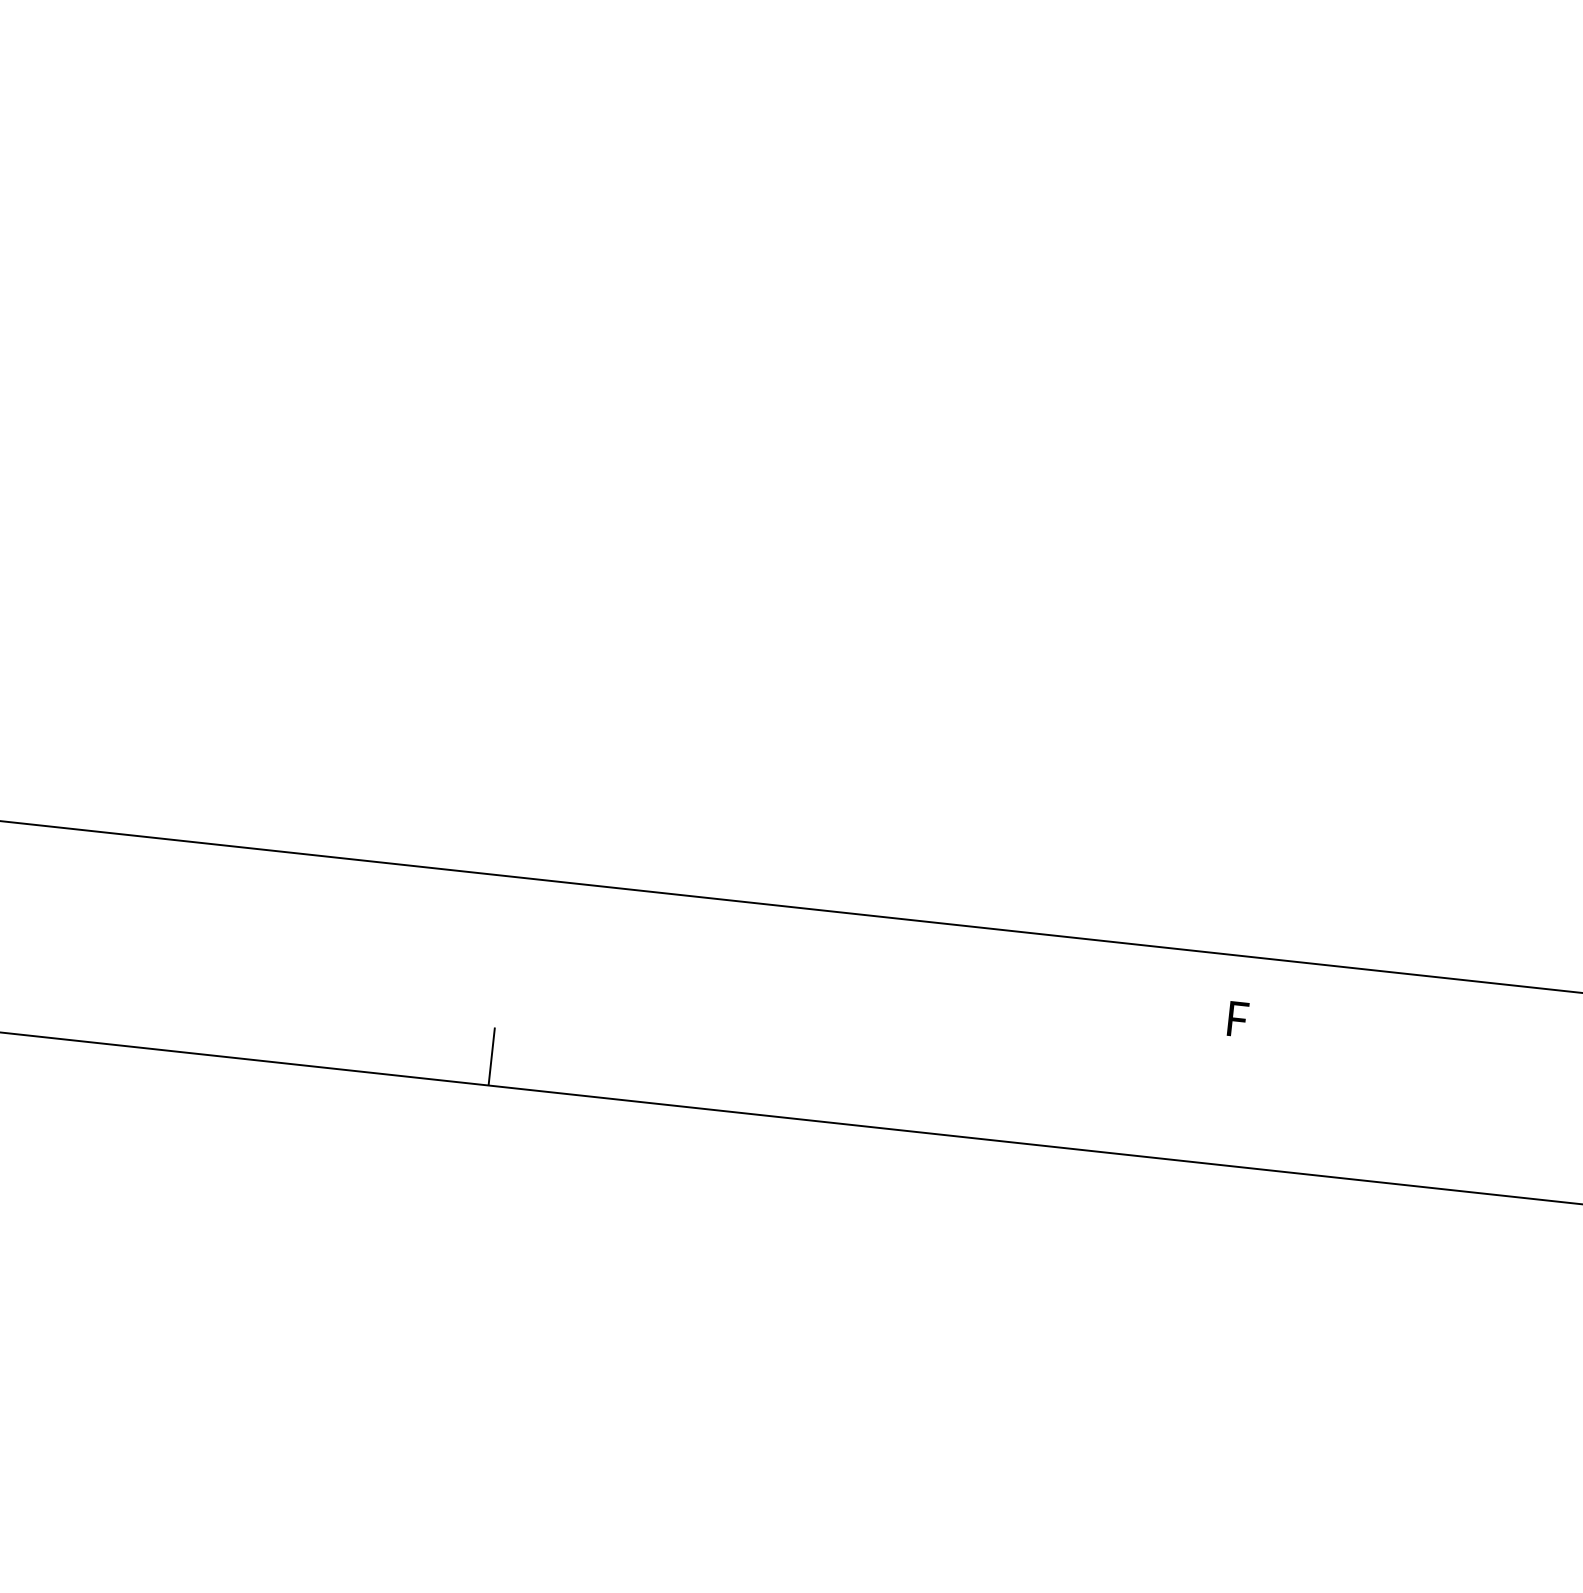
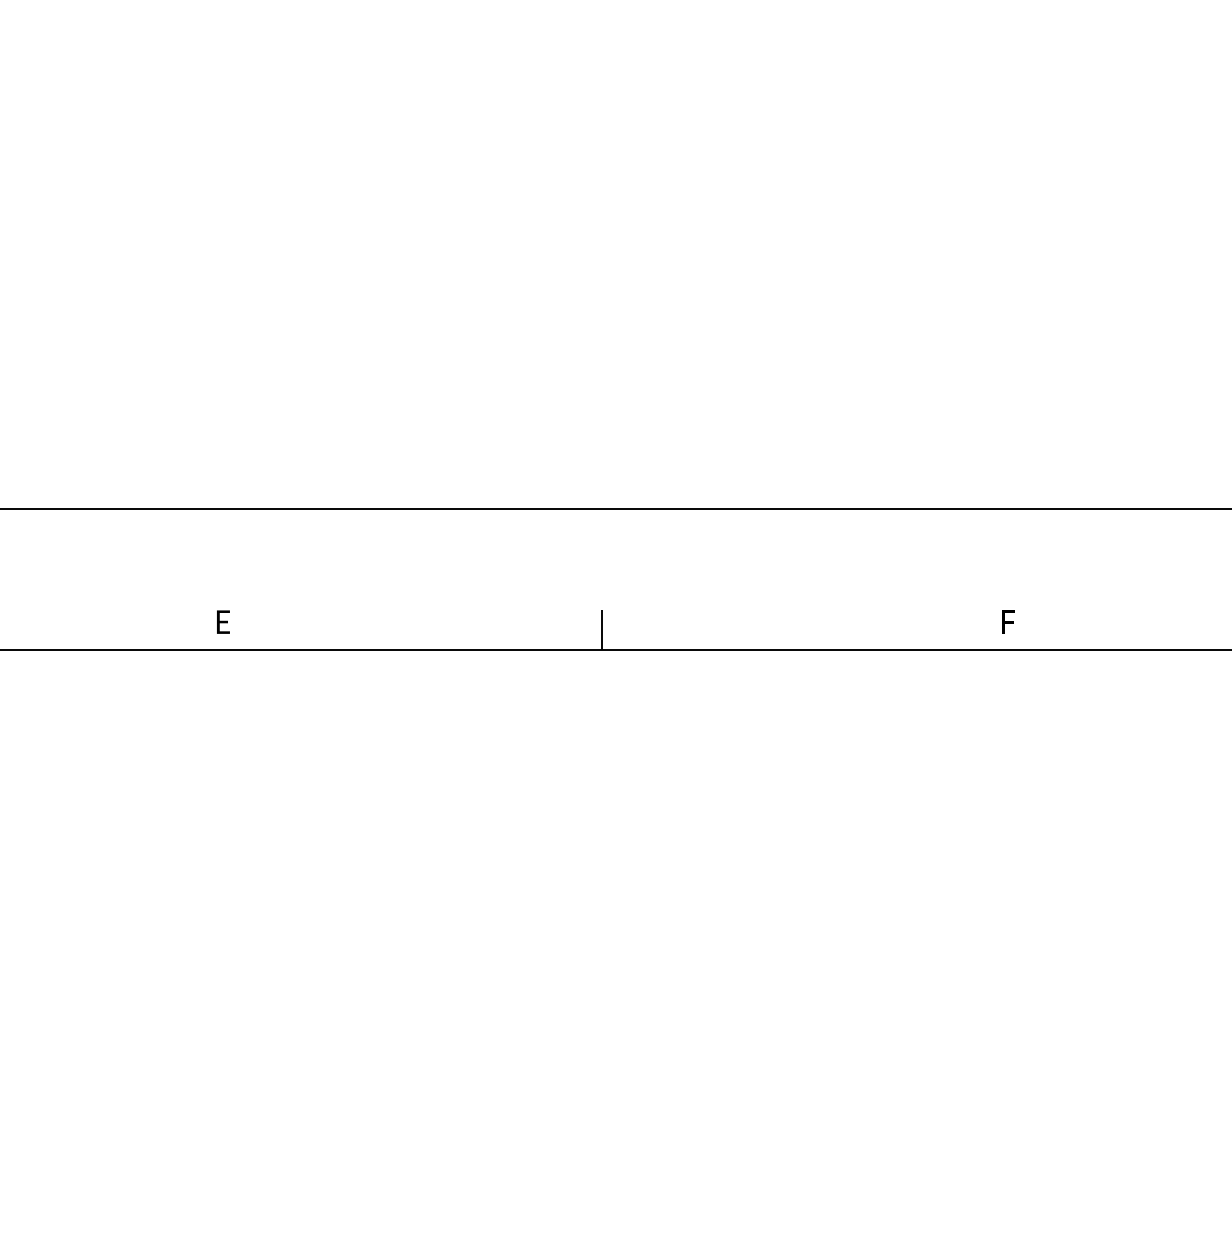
text: (1238, 1018) -> (1008, 621), moved

